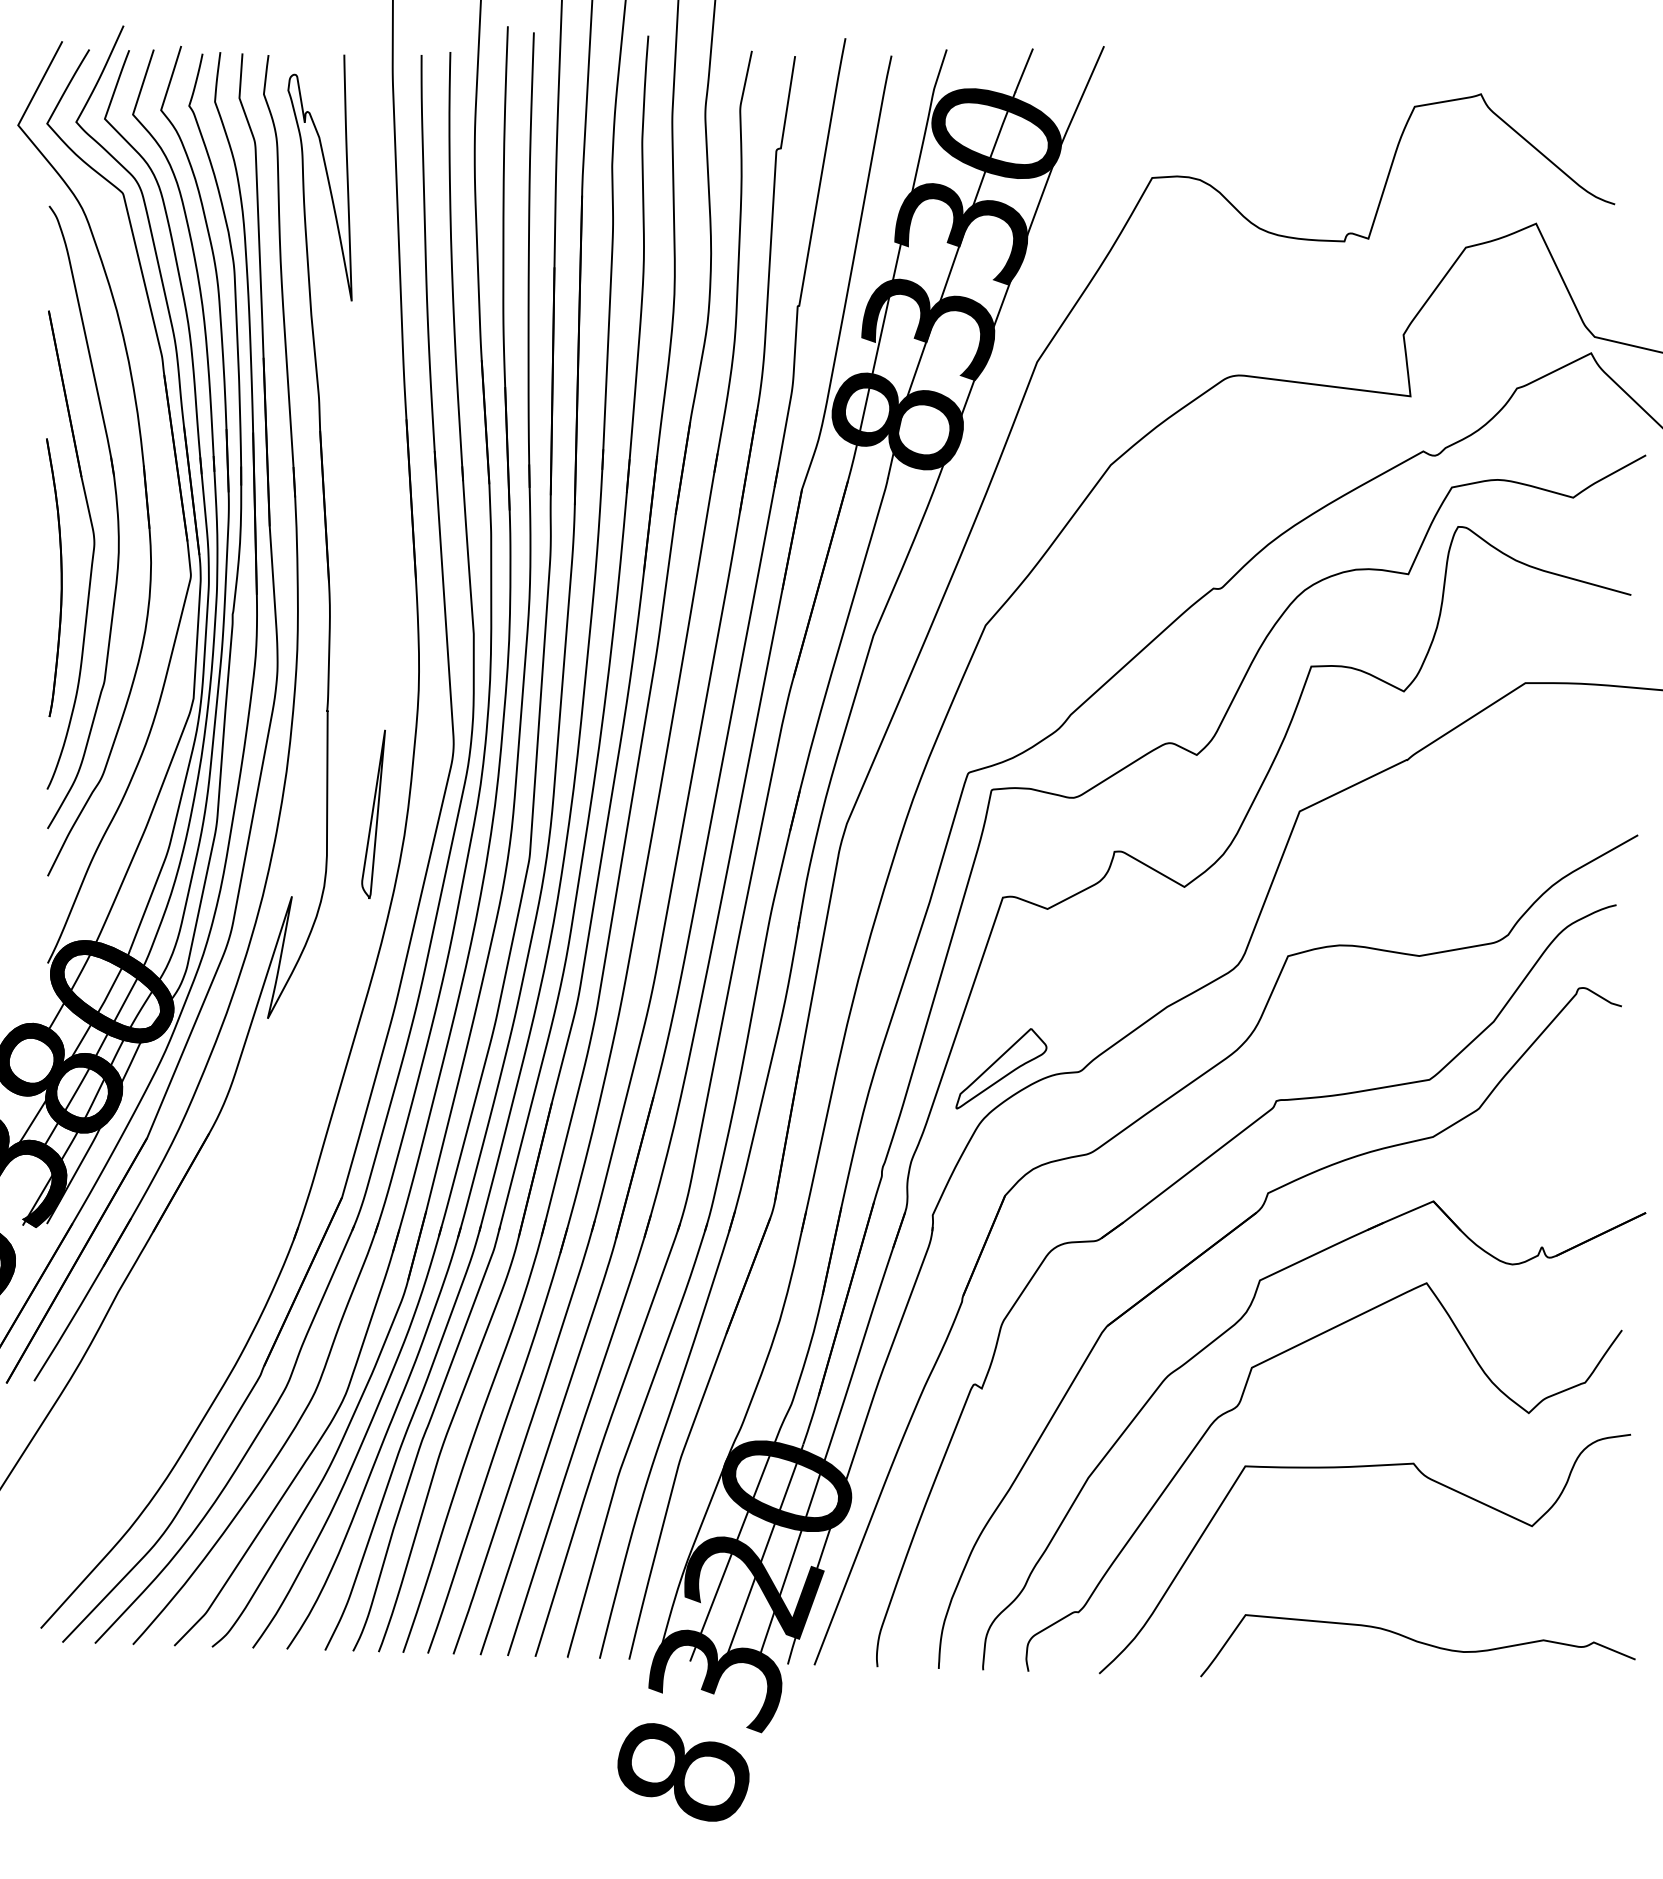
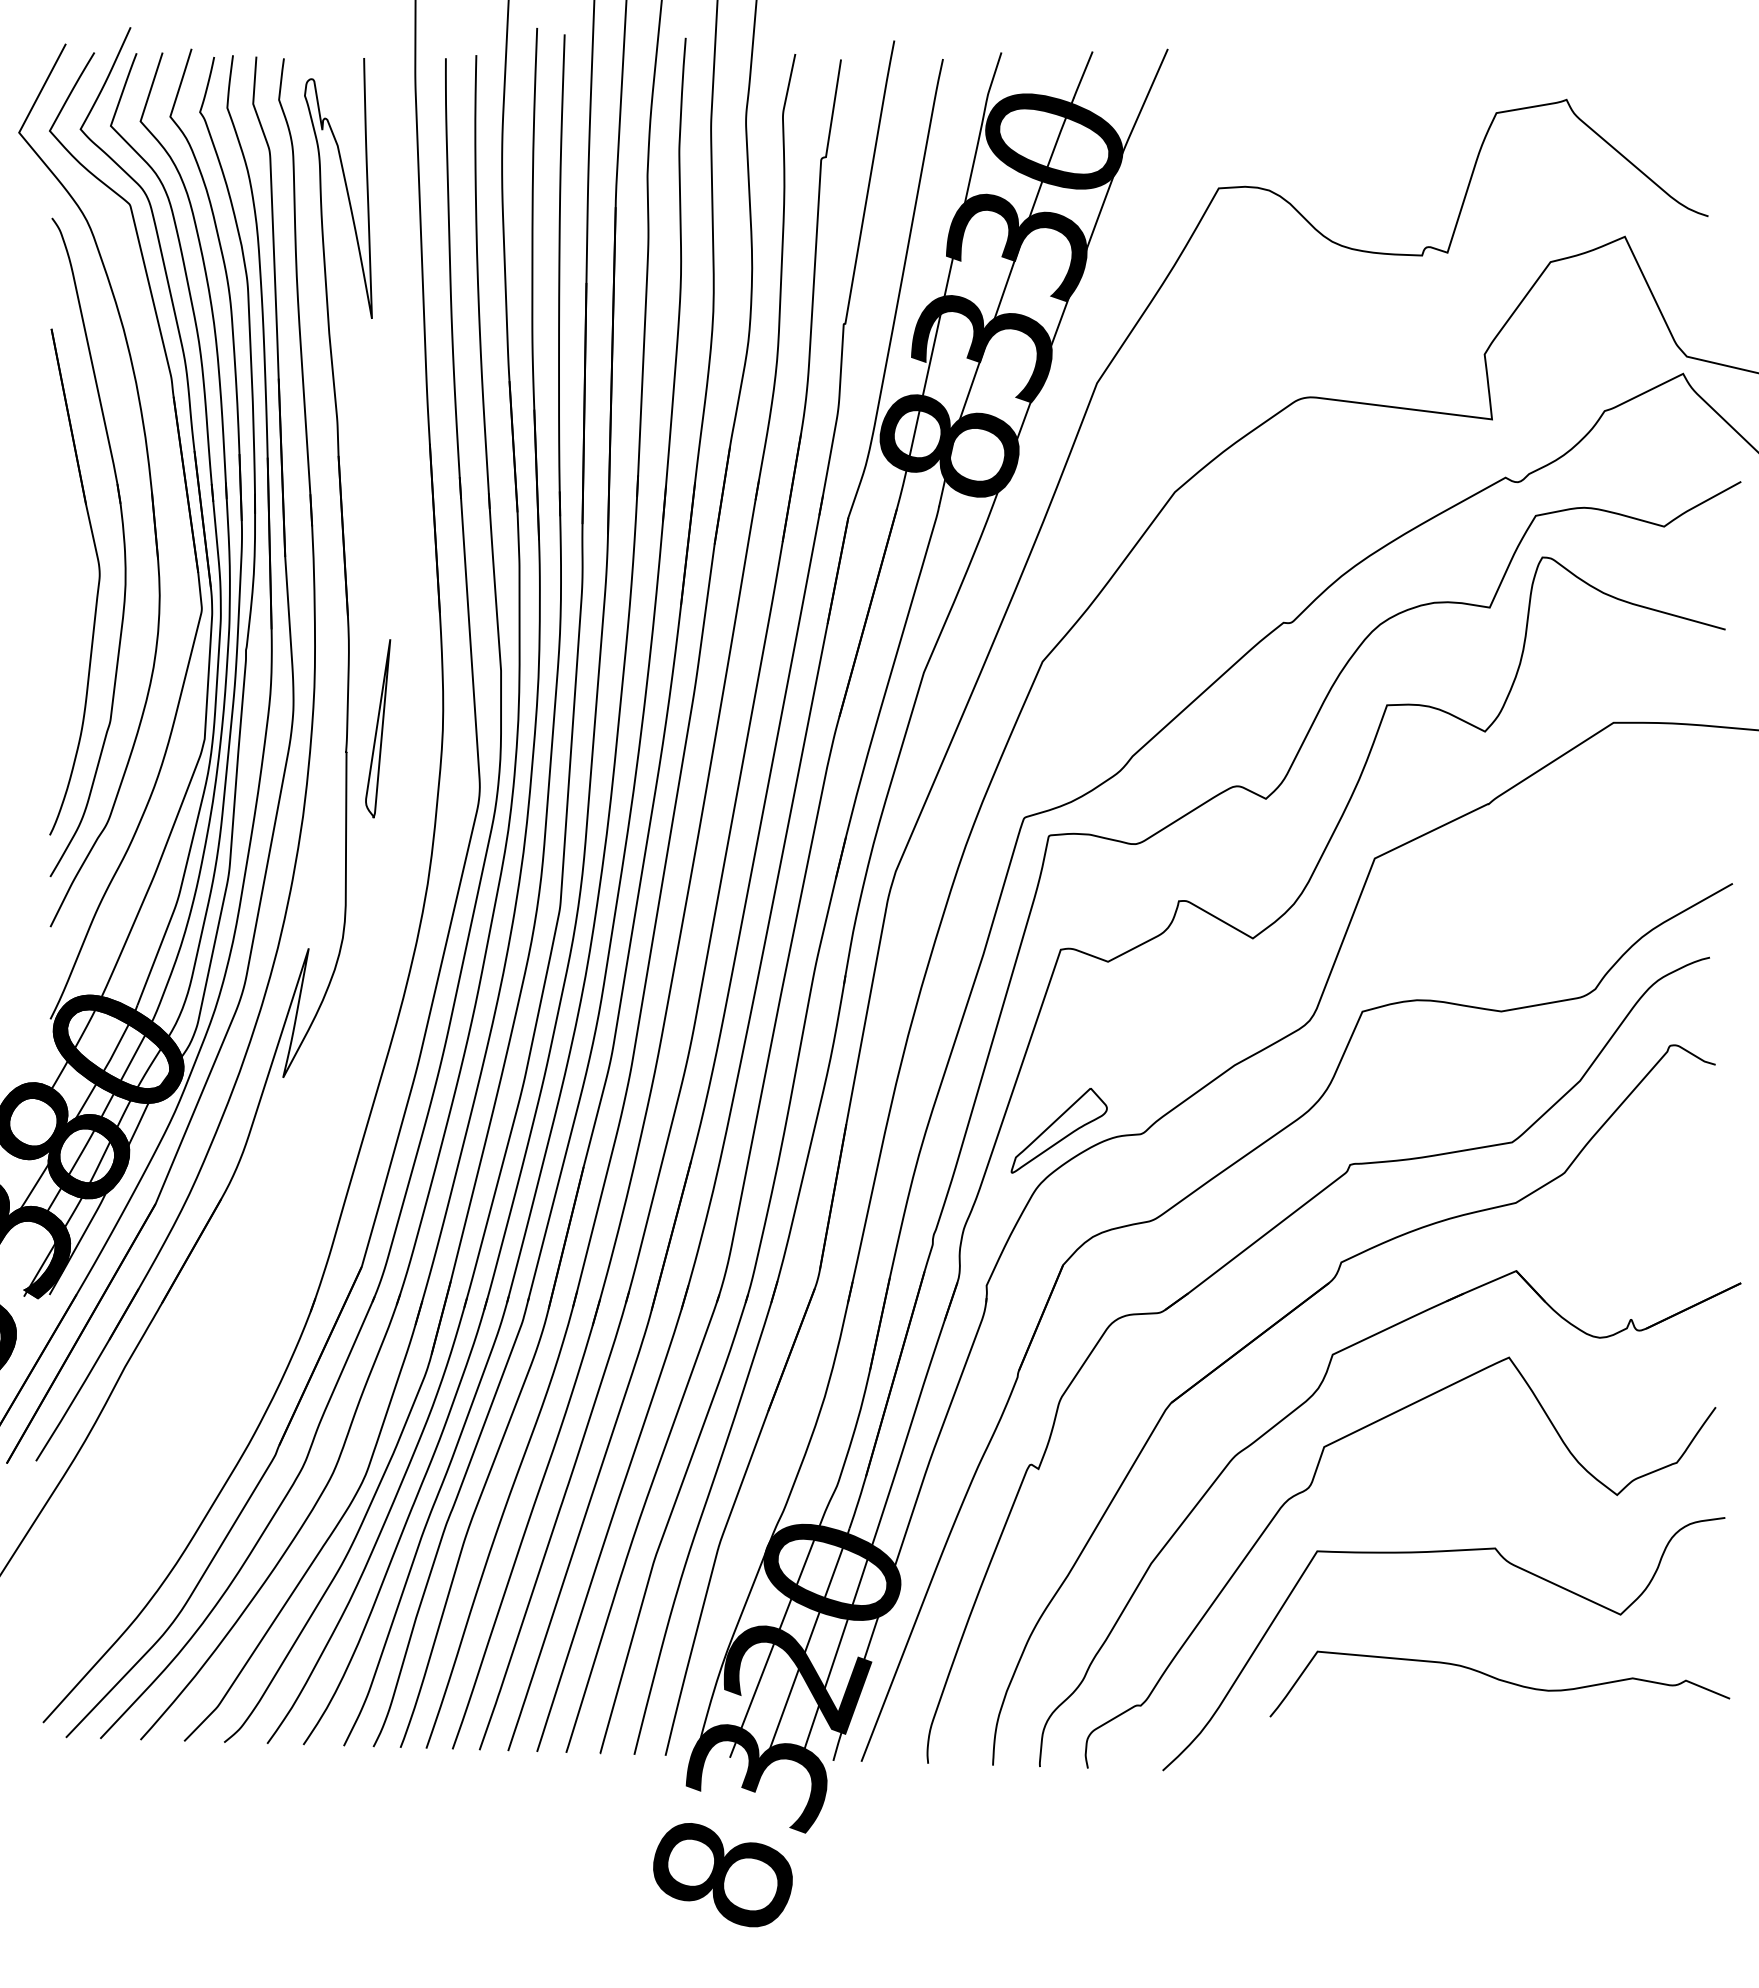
part: (61, 577) -> (64, 611), removed
part: (373, 814) -> (378, 728), moved
curve: (1418, 1643) -> (1500, 1681), moved

